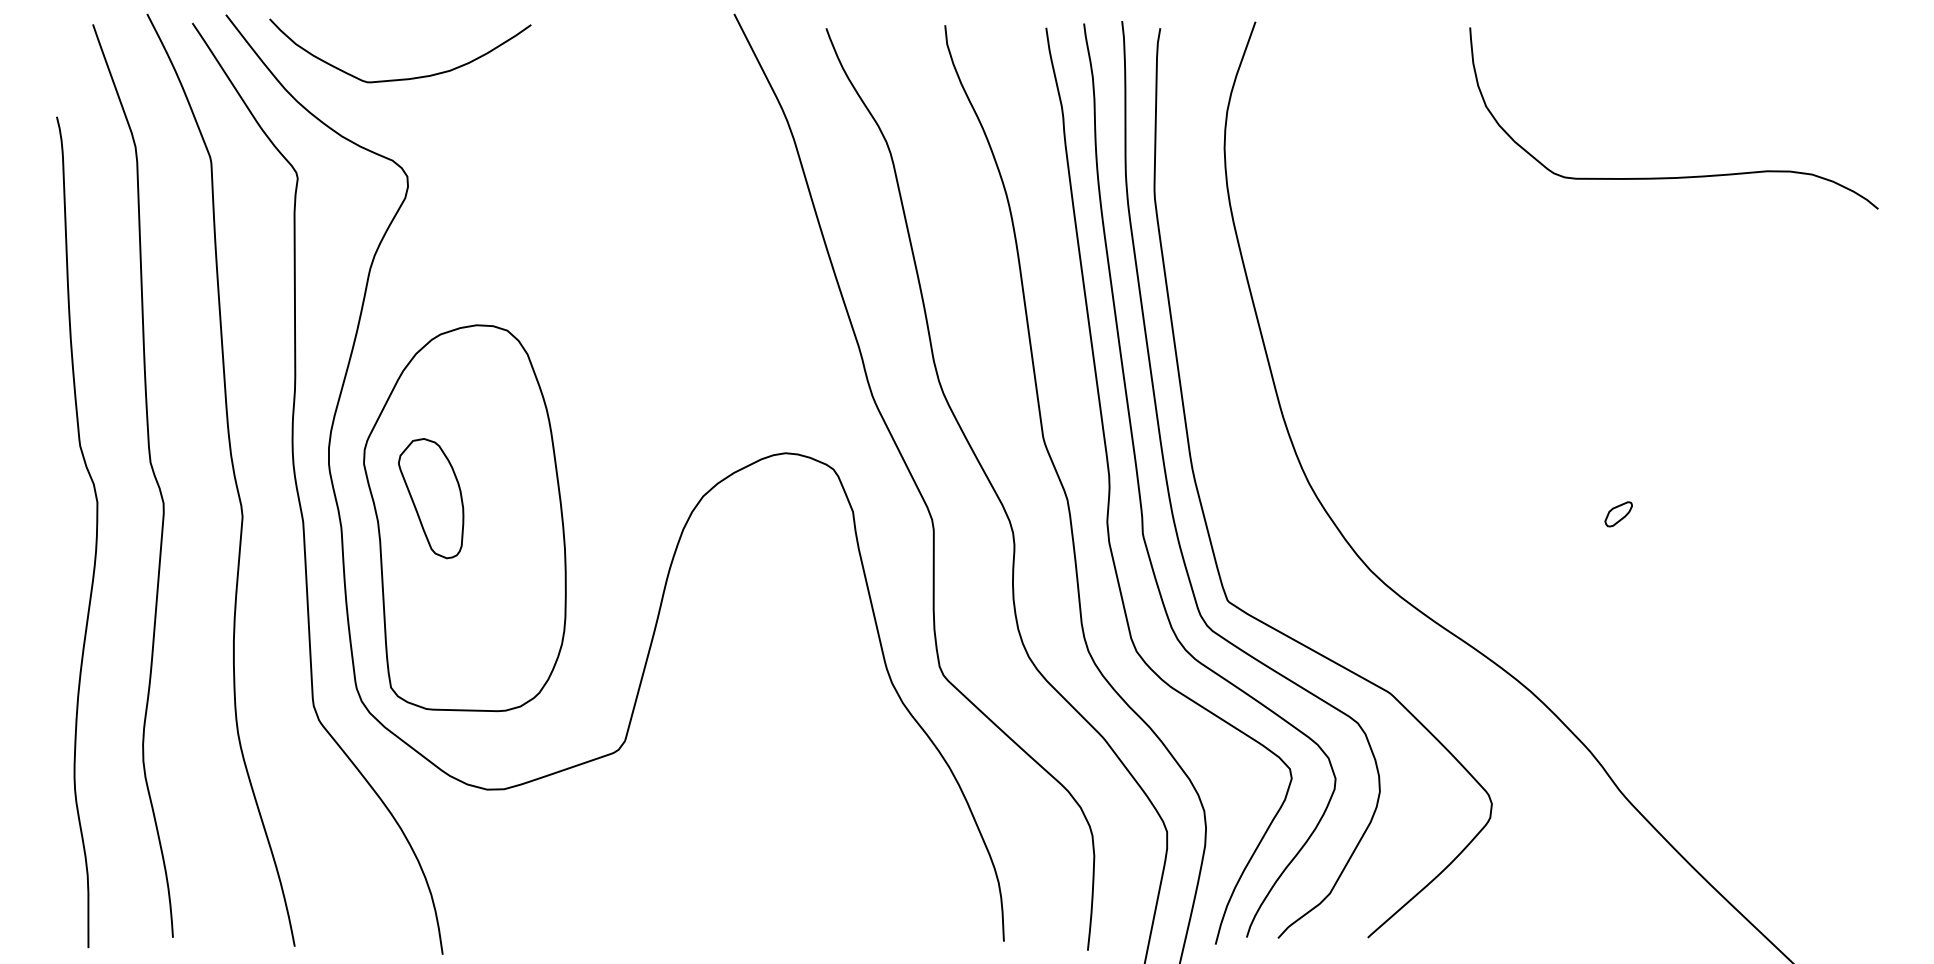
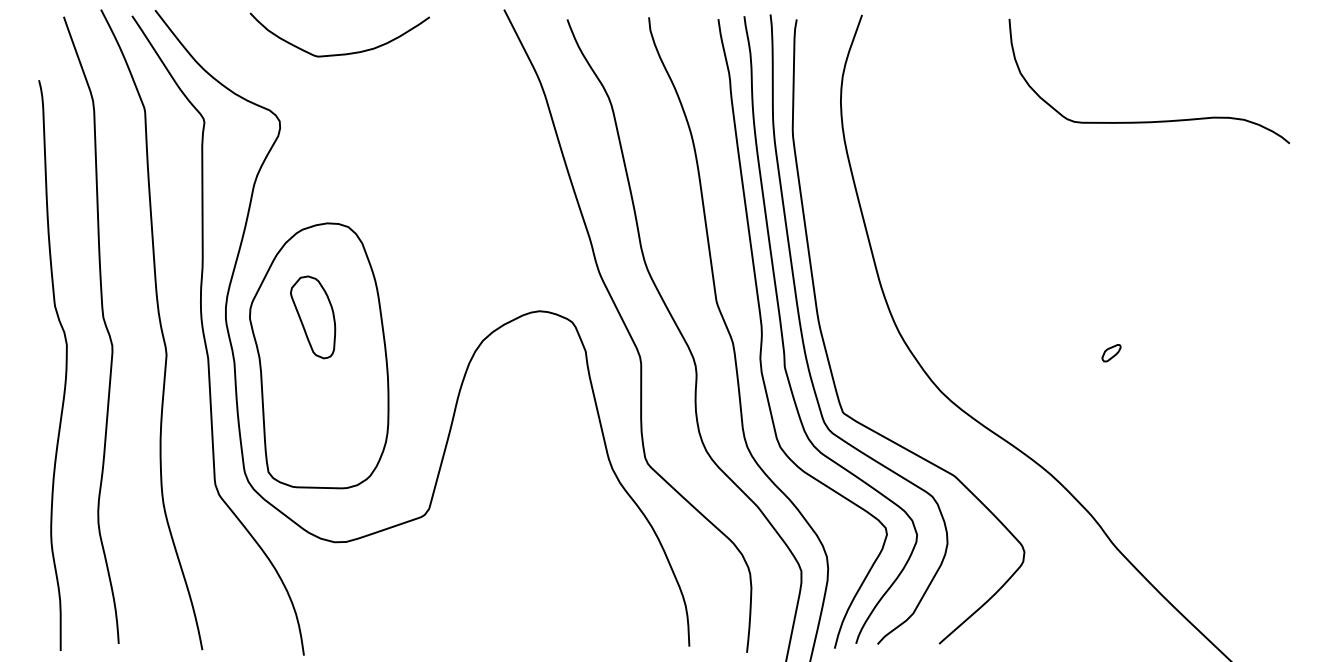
curve: (401, 77) -> (340, 53), moved
part: (431, 498) -> (313, 317), moved

